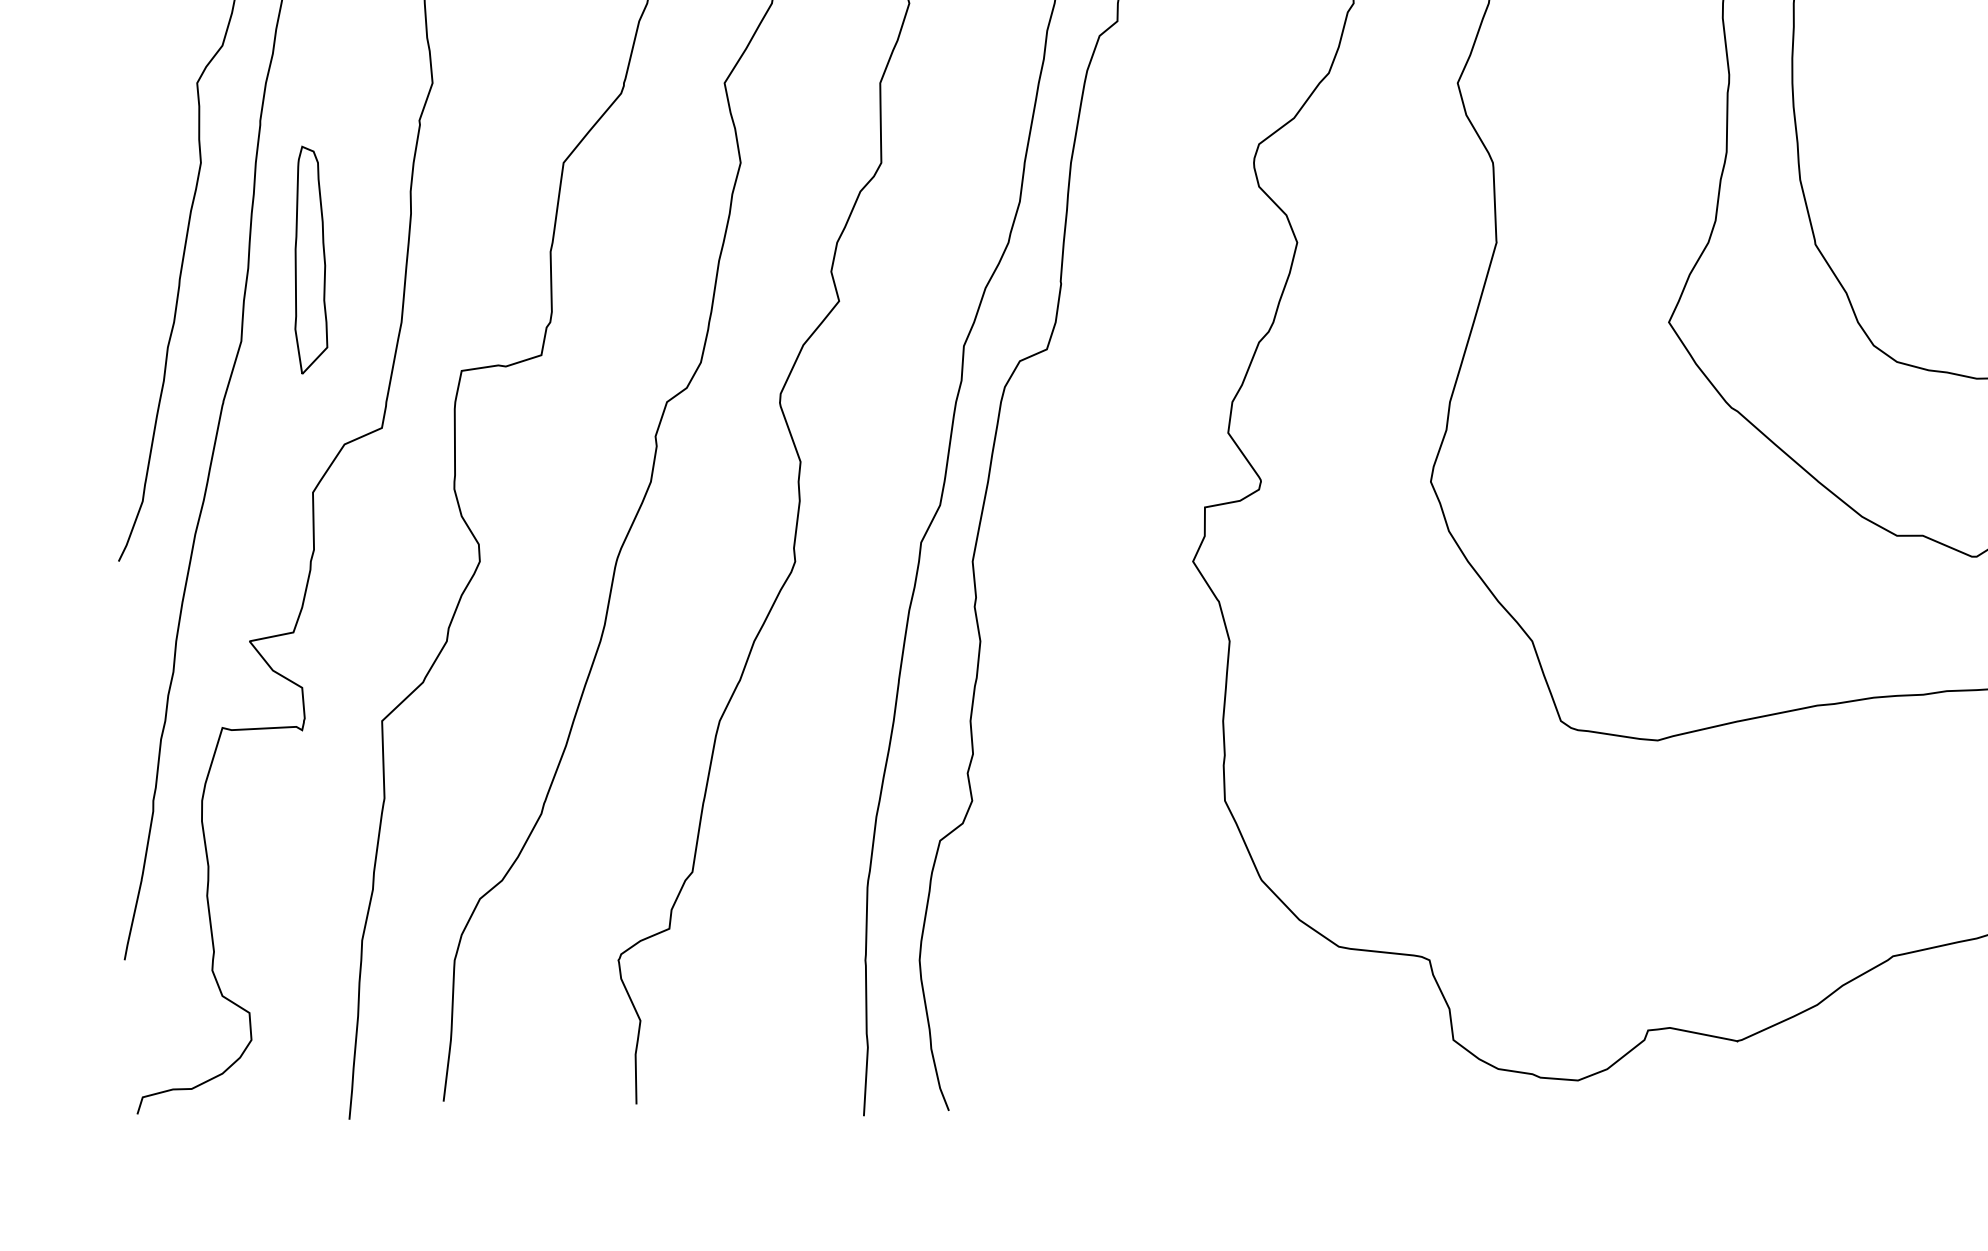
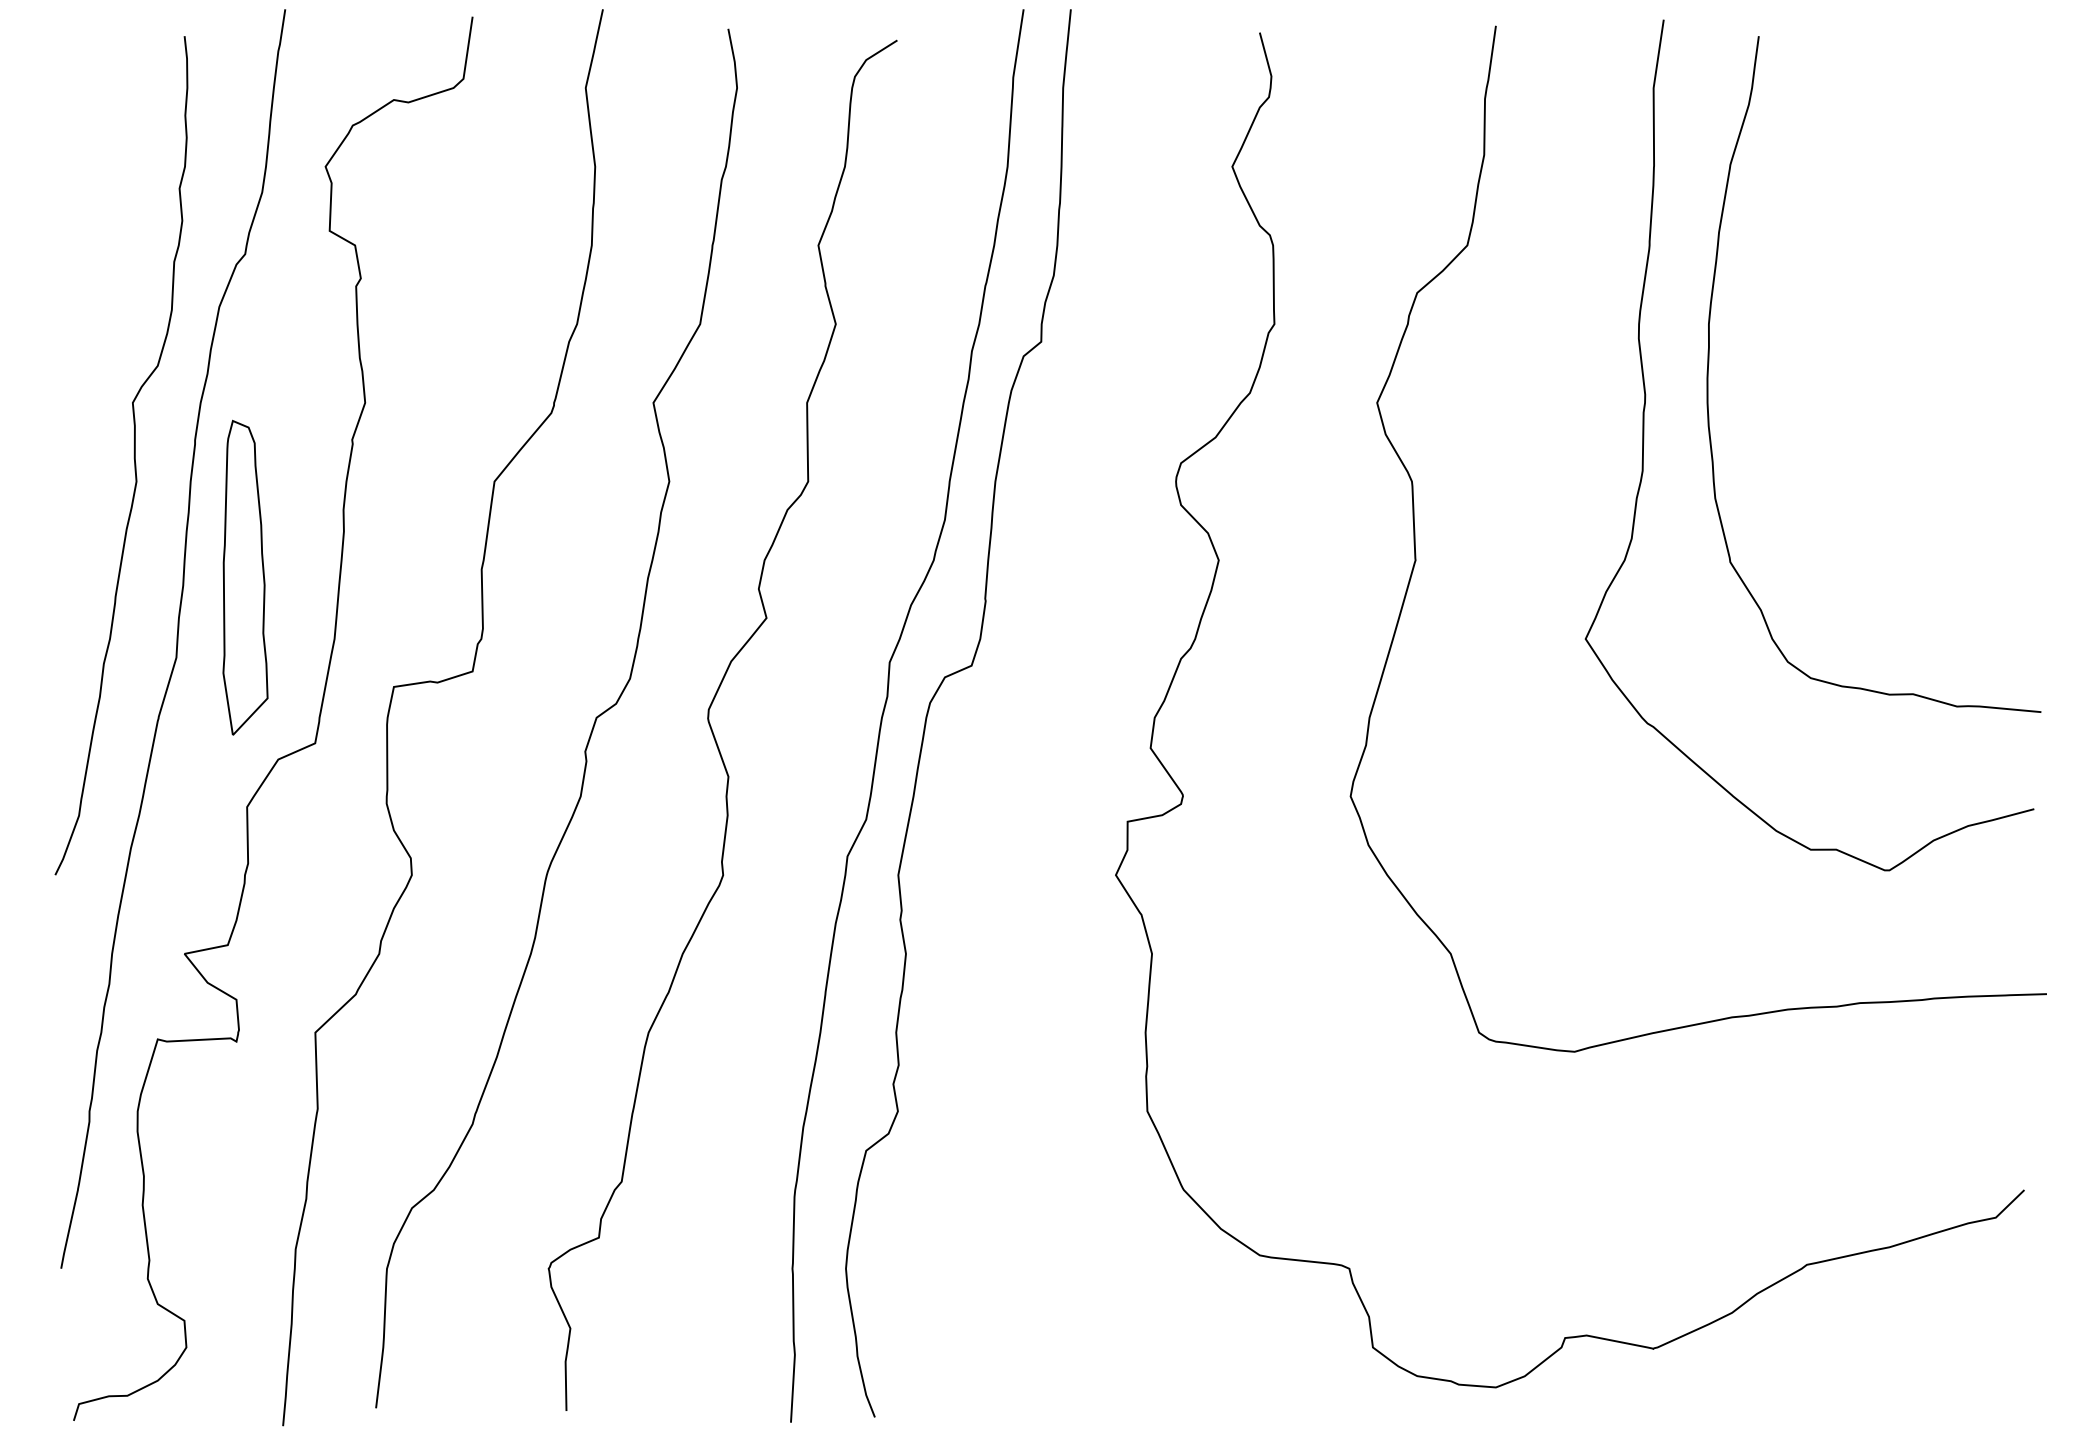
part: (311, 260) -> (245, 577), size x1.4

